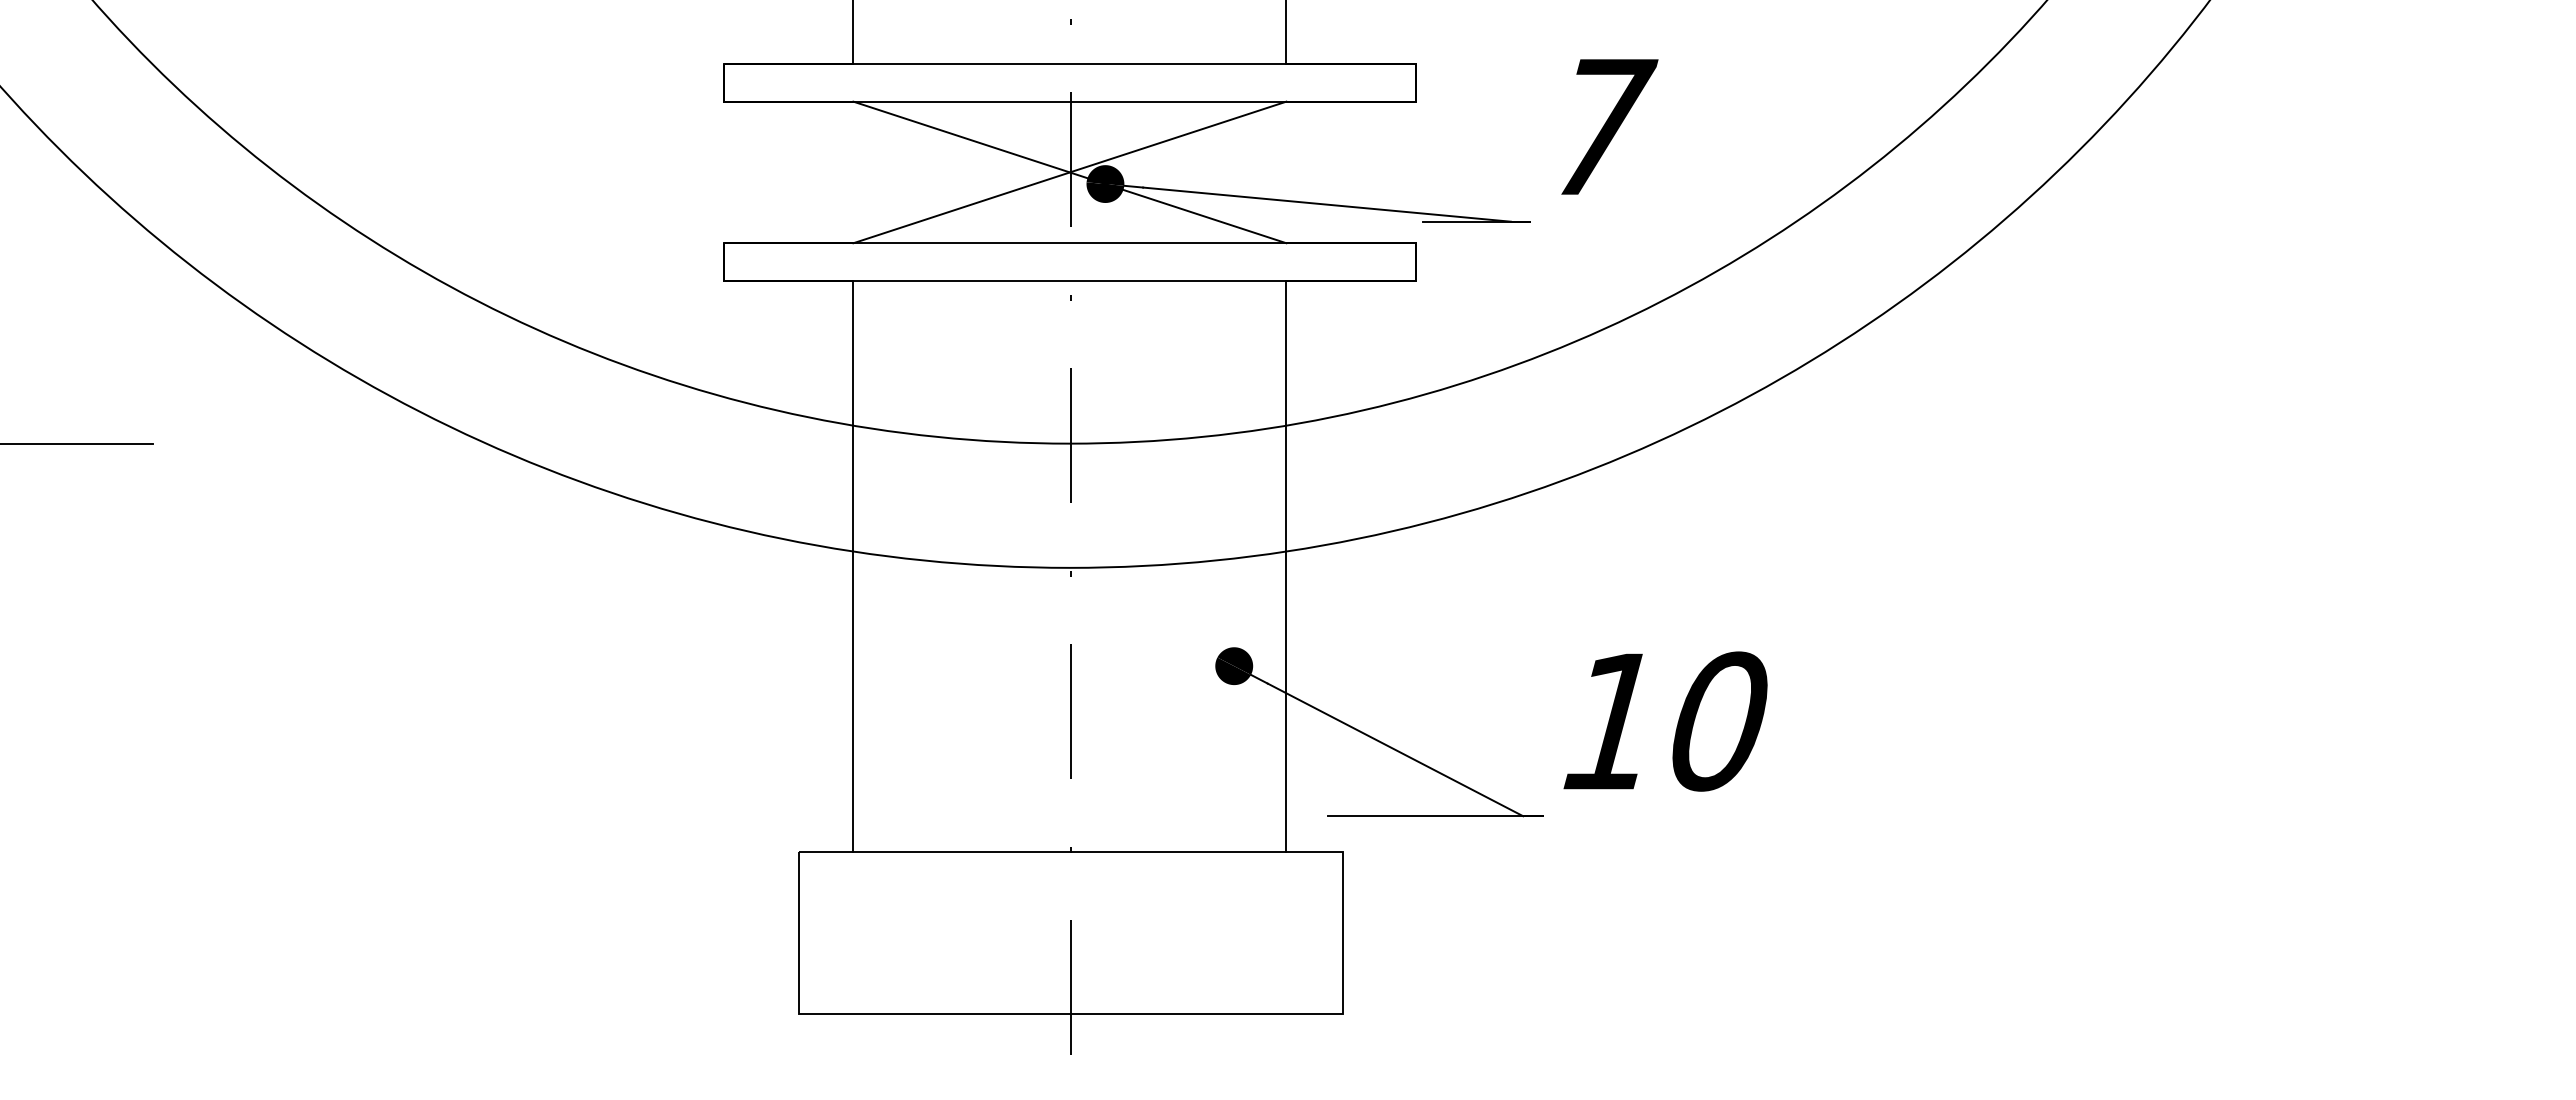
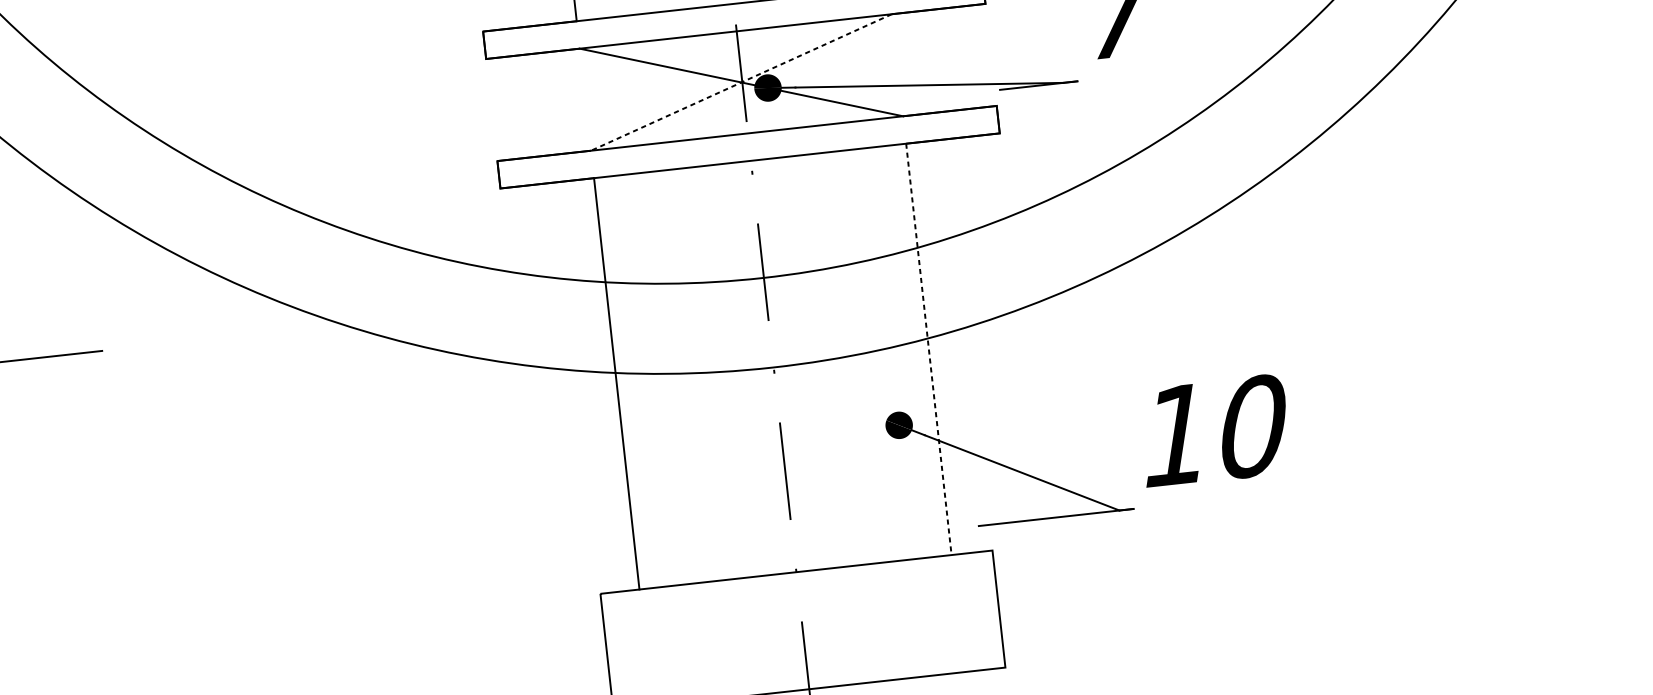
line: (1069, 172) -> (741, 82), solid -> dashed
line: (1286, 567) -> (929, 350), solid -> dashed

